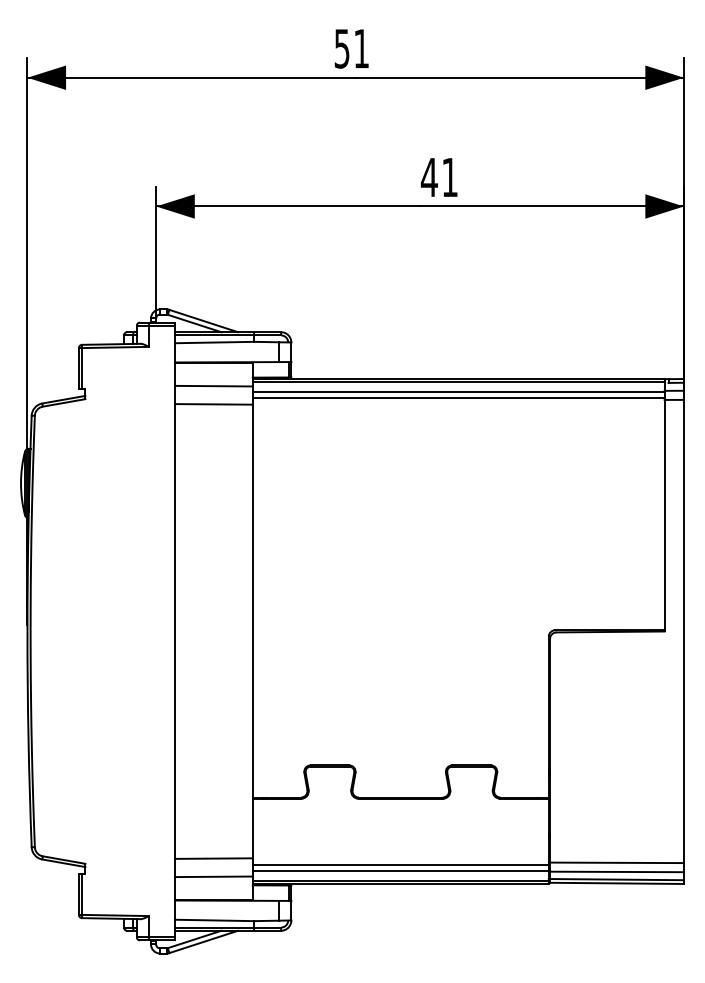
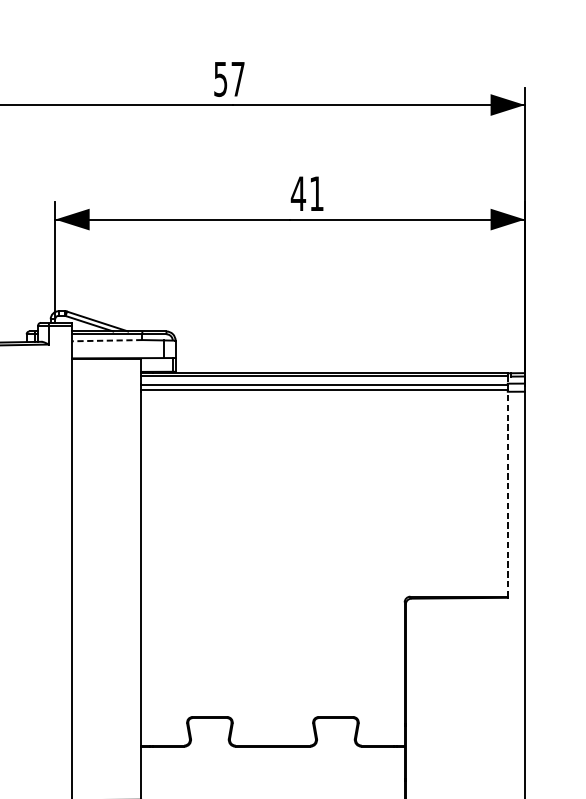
text: (361, 48) -> (238, 79), 51 -> 57
line: (214, 342) -> (107, 340), solid -> dashed
line: (213, 385) -> (106, 378), removed
line: (213, 404) -> (106, 395), removed
line: (664, 506) -> (507, 486), solid -> dashed

